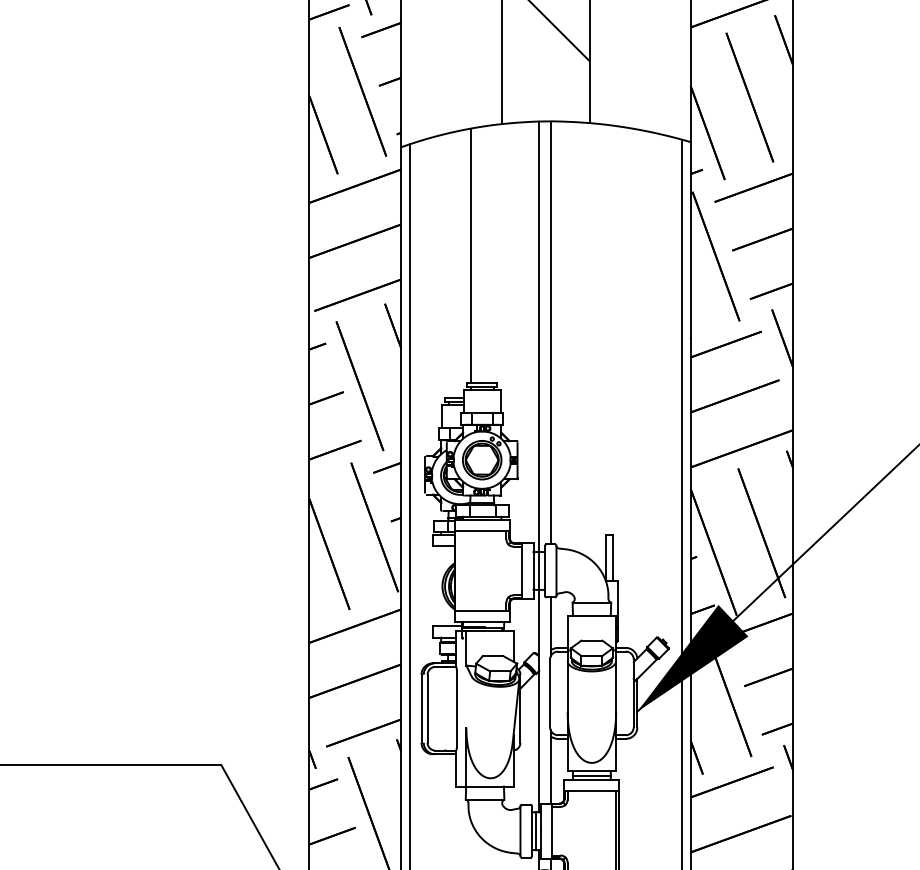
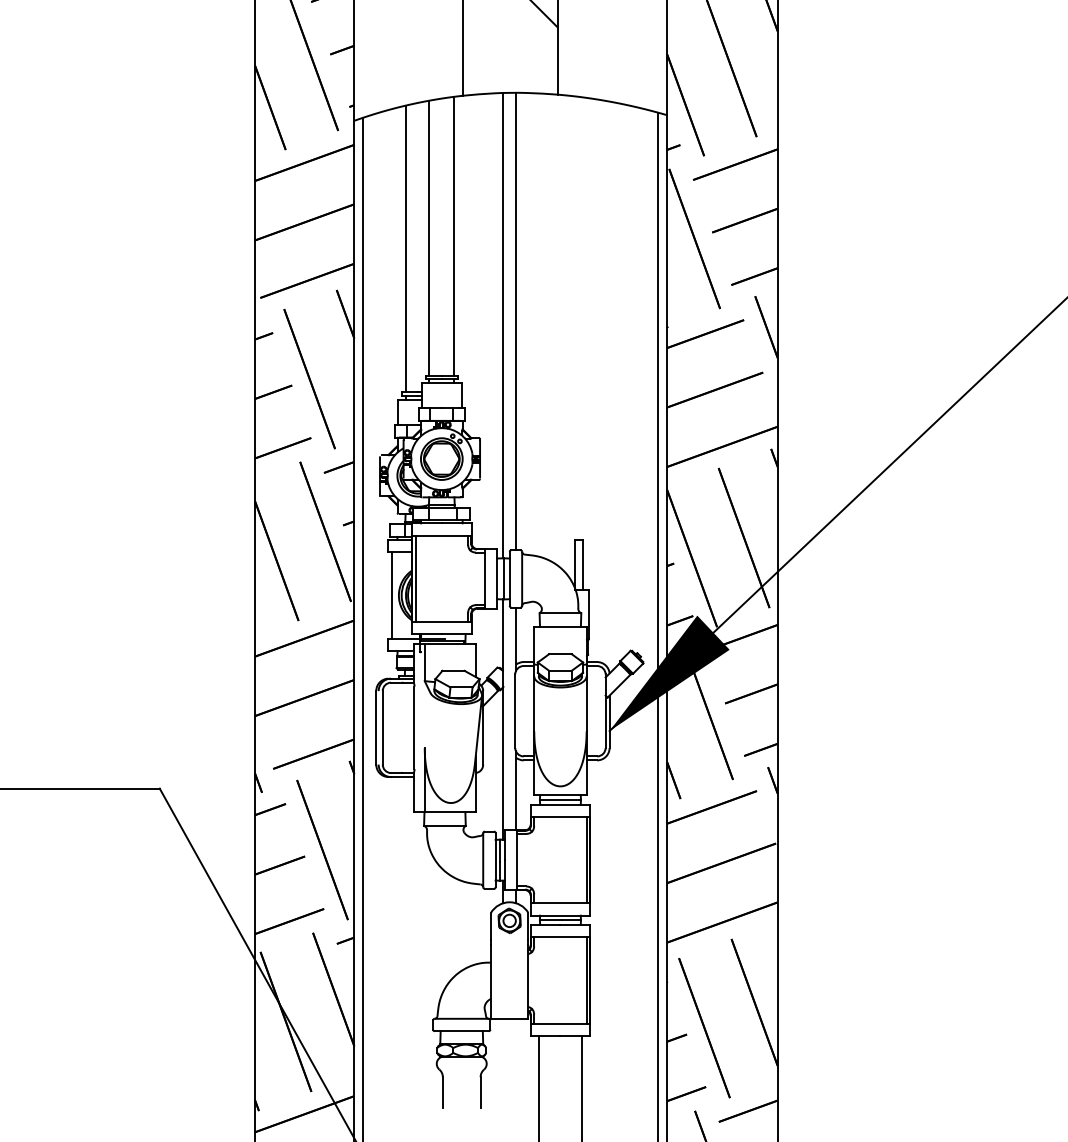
line: (493, 253) -> (454, 235), added
line: (448, 265) -> (405, 248), added
line: (457, 570) -> (415, 578), added
line: (435, 586) -> (391, 595), added

